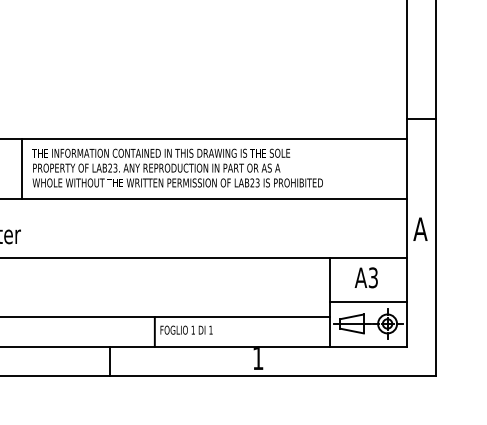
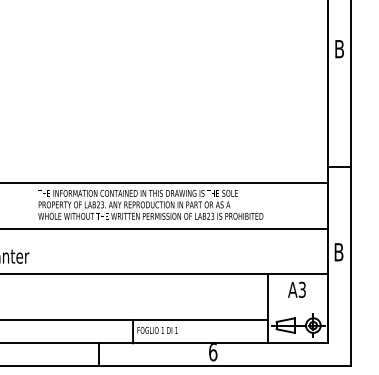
line: (21, 168) -> (29, 205), removed
text: (419, 229) -> (338, 252), A -> B
line: (368, 301) -> (298, 308), removed
text: (258, 358) -> (213, 352), 1 -> 6

